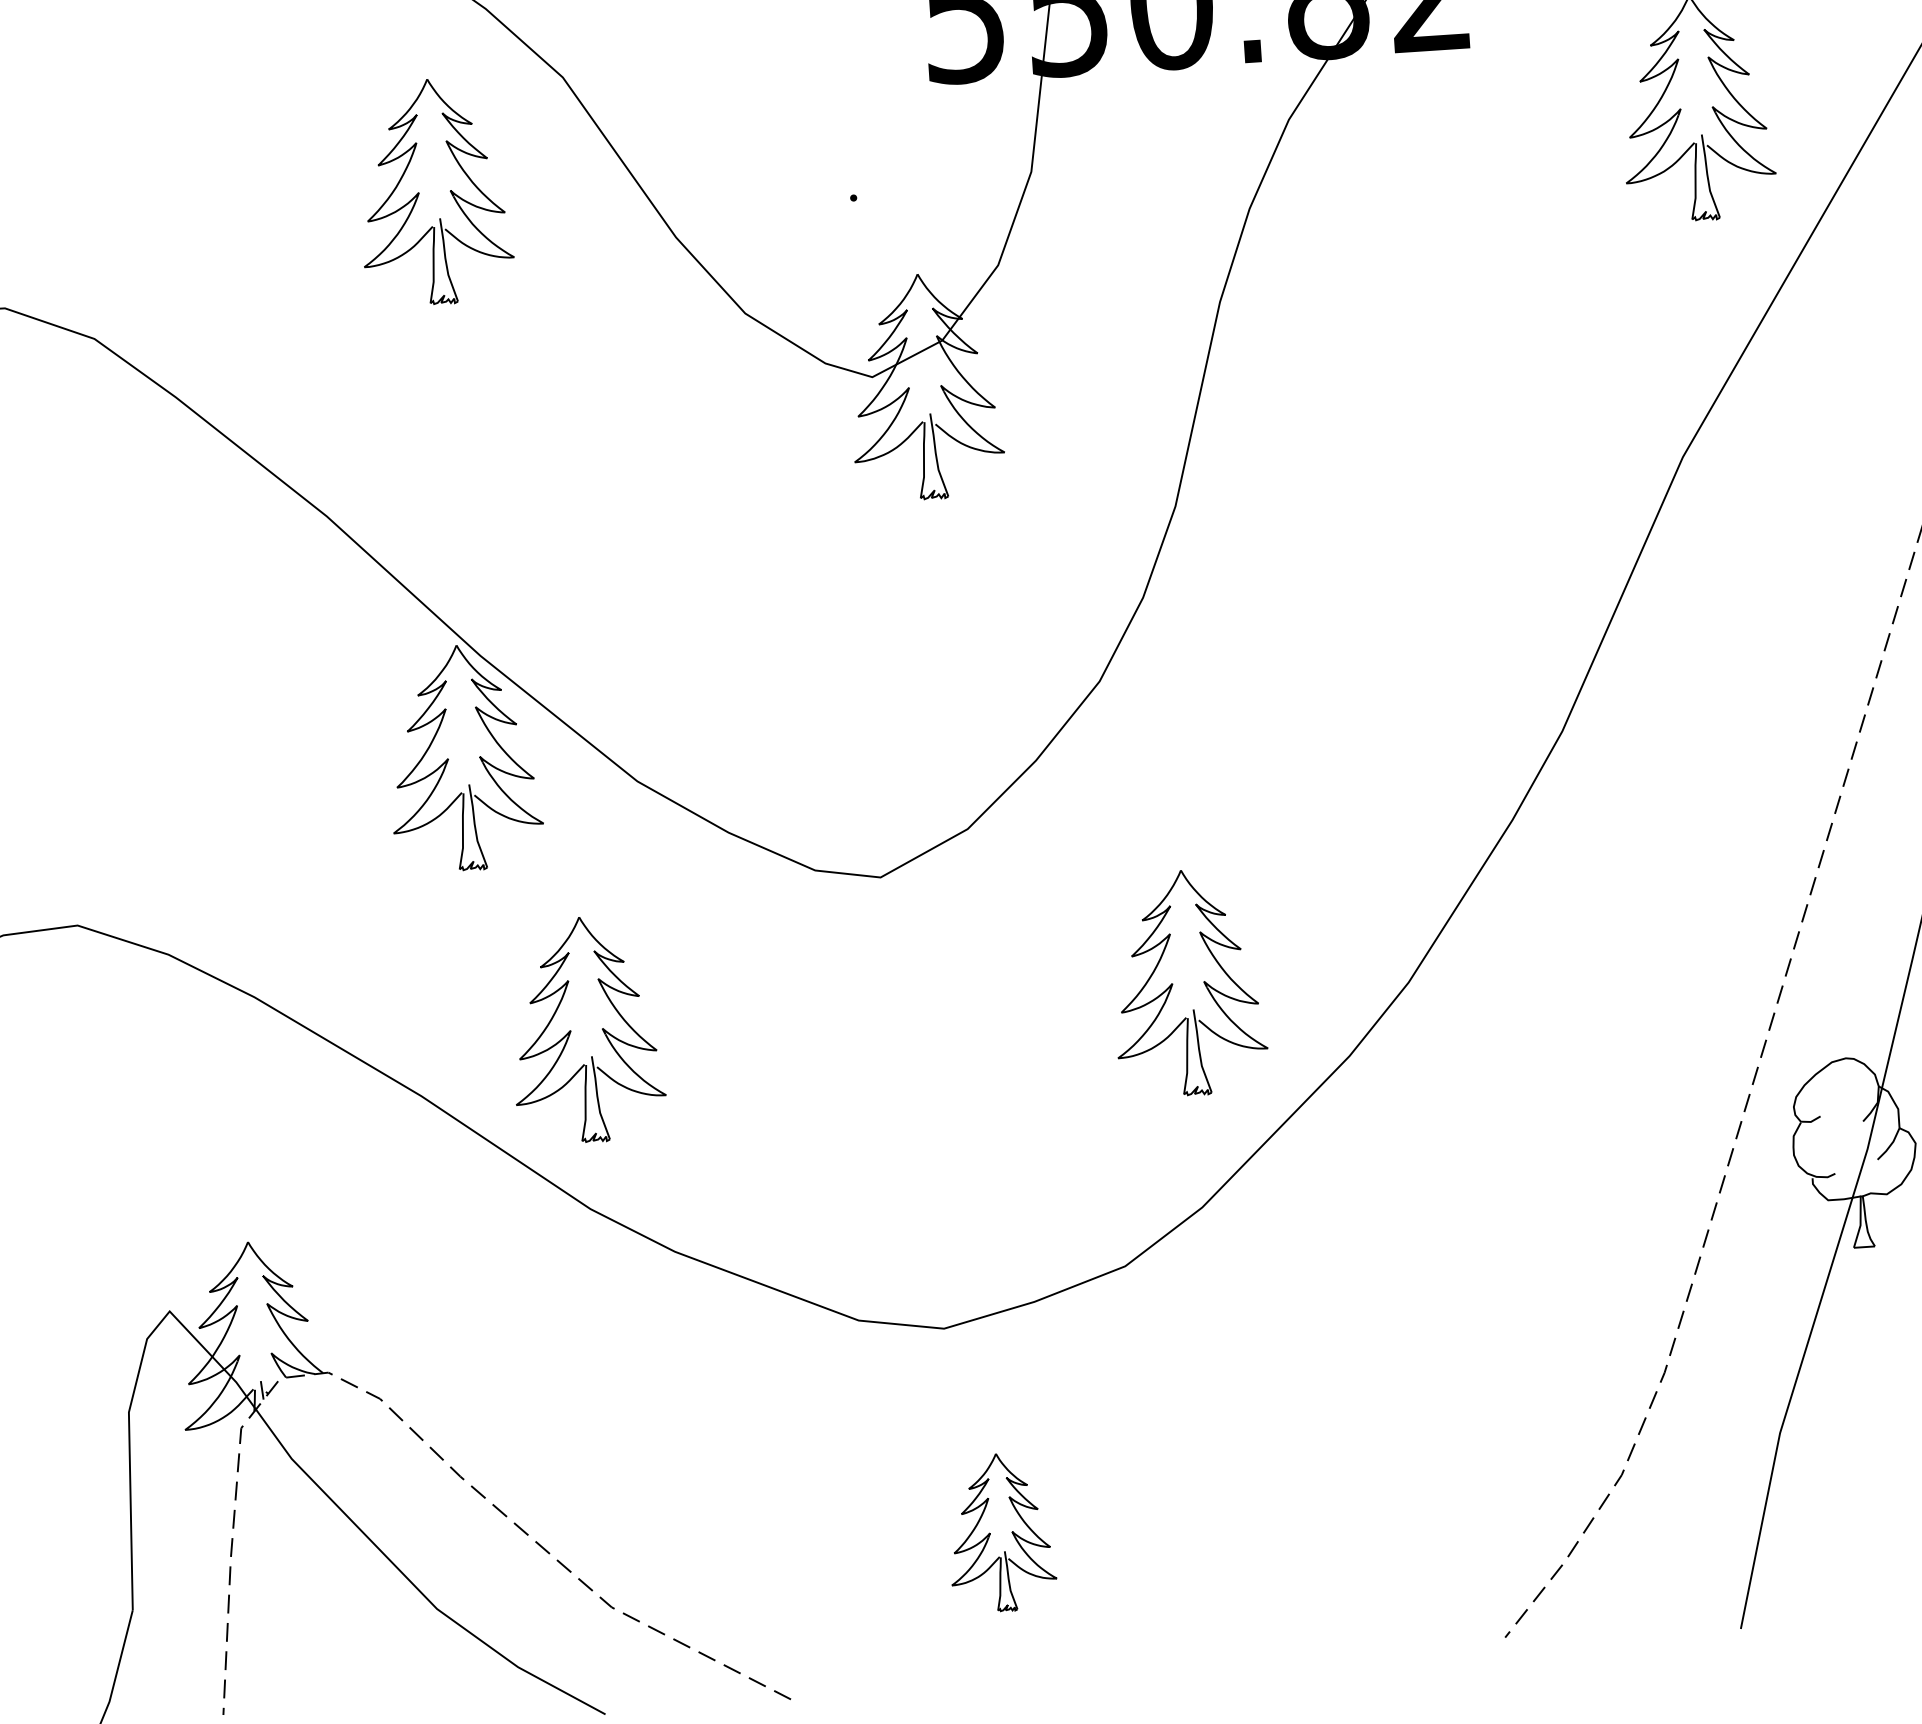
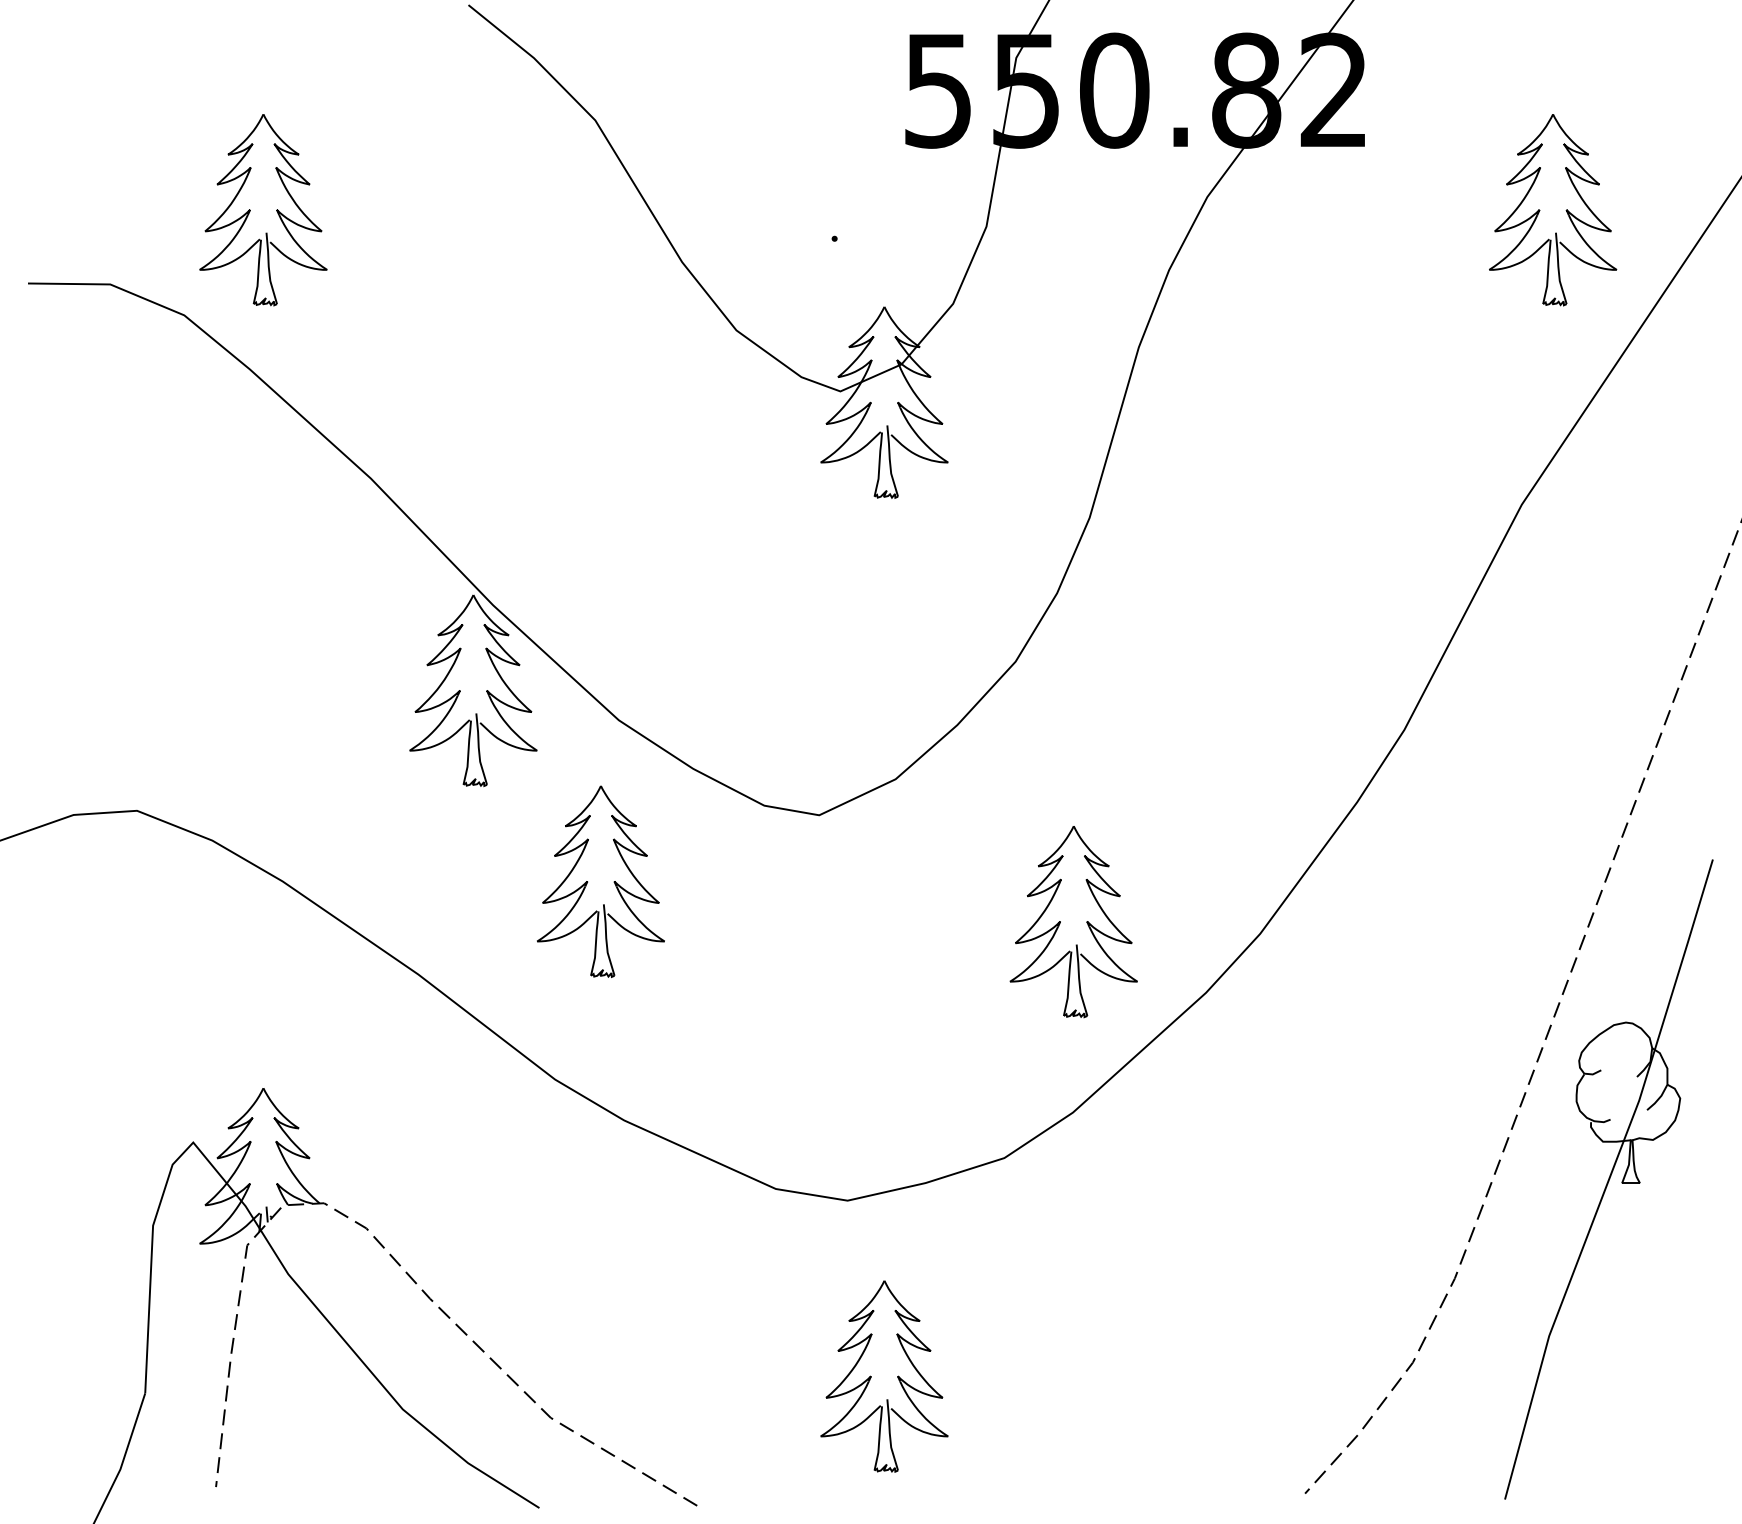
part: (434, 192) -> (263, 210), moved
part: (572, 1031) -> (588, 882), moved
part: (1001, 1532) -> (884, 1376), size x1.43

